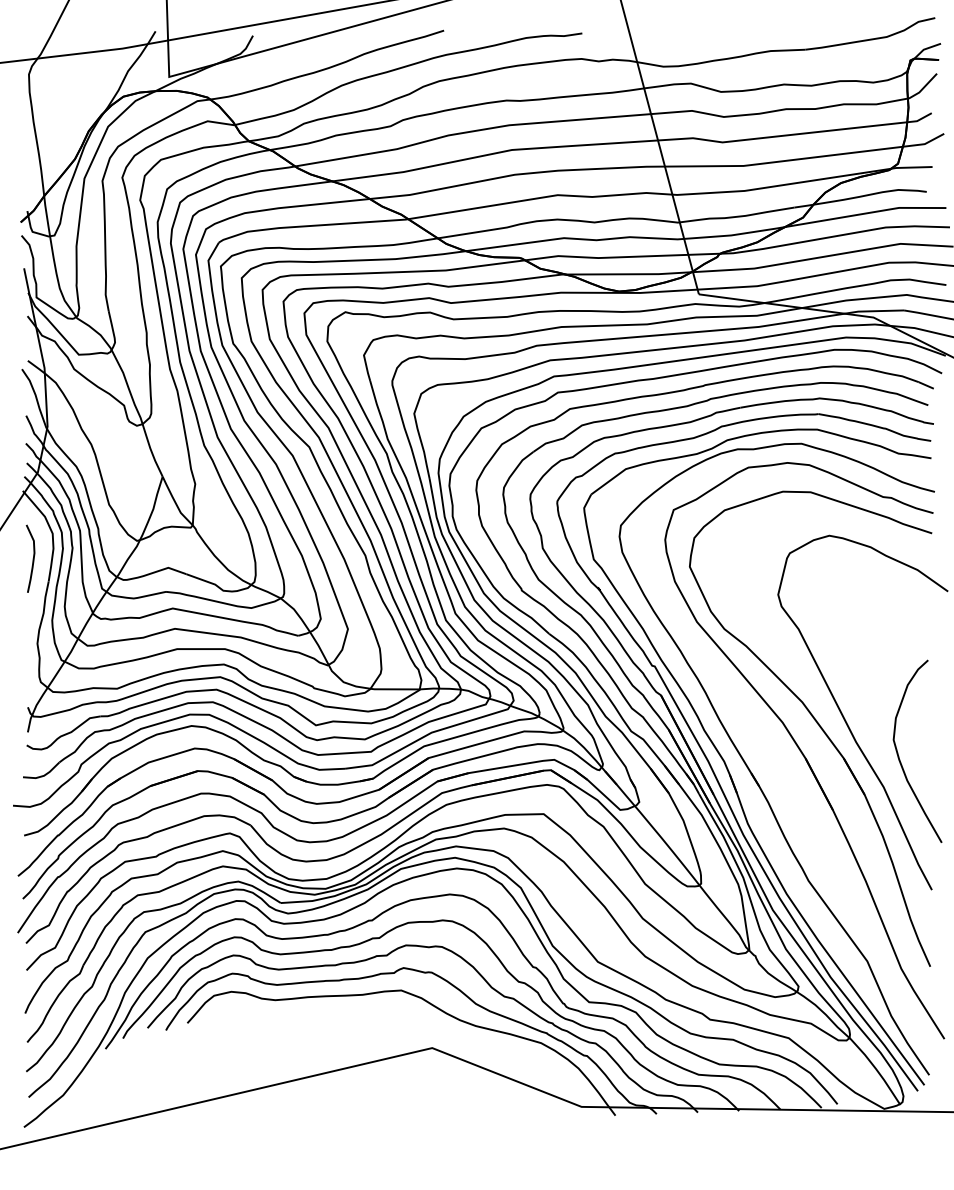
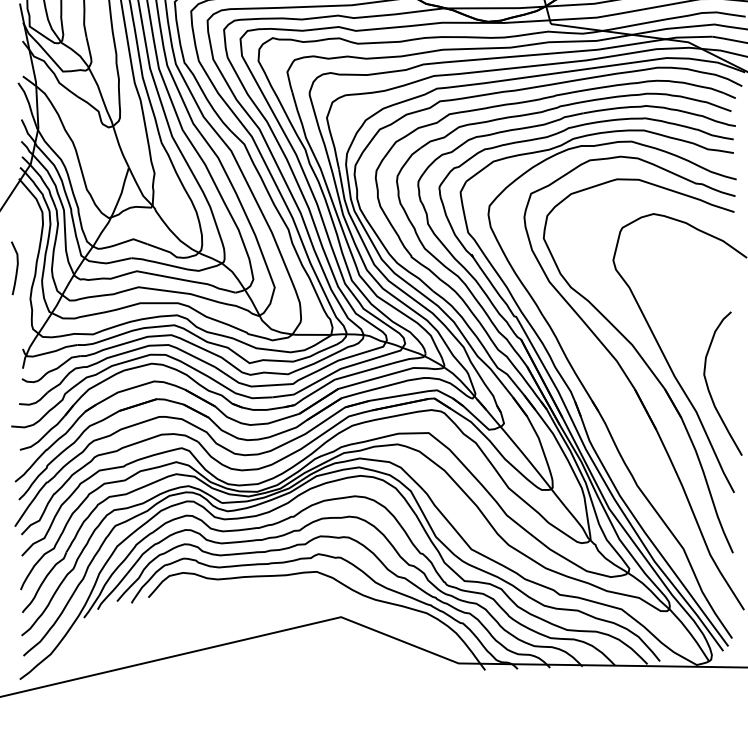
curve: (32, 558) -> (16, 268), moved

